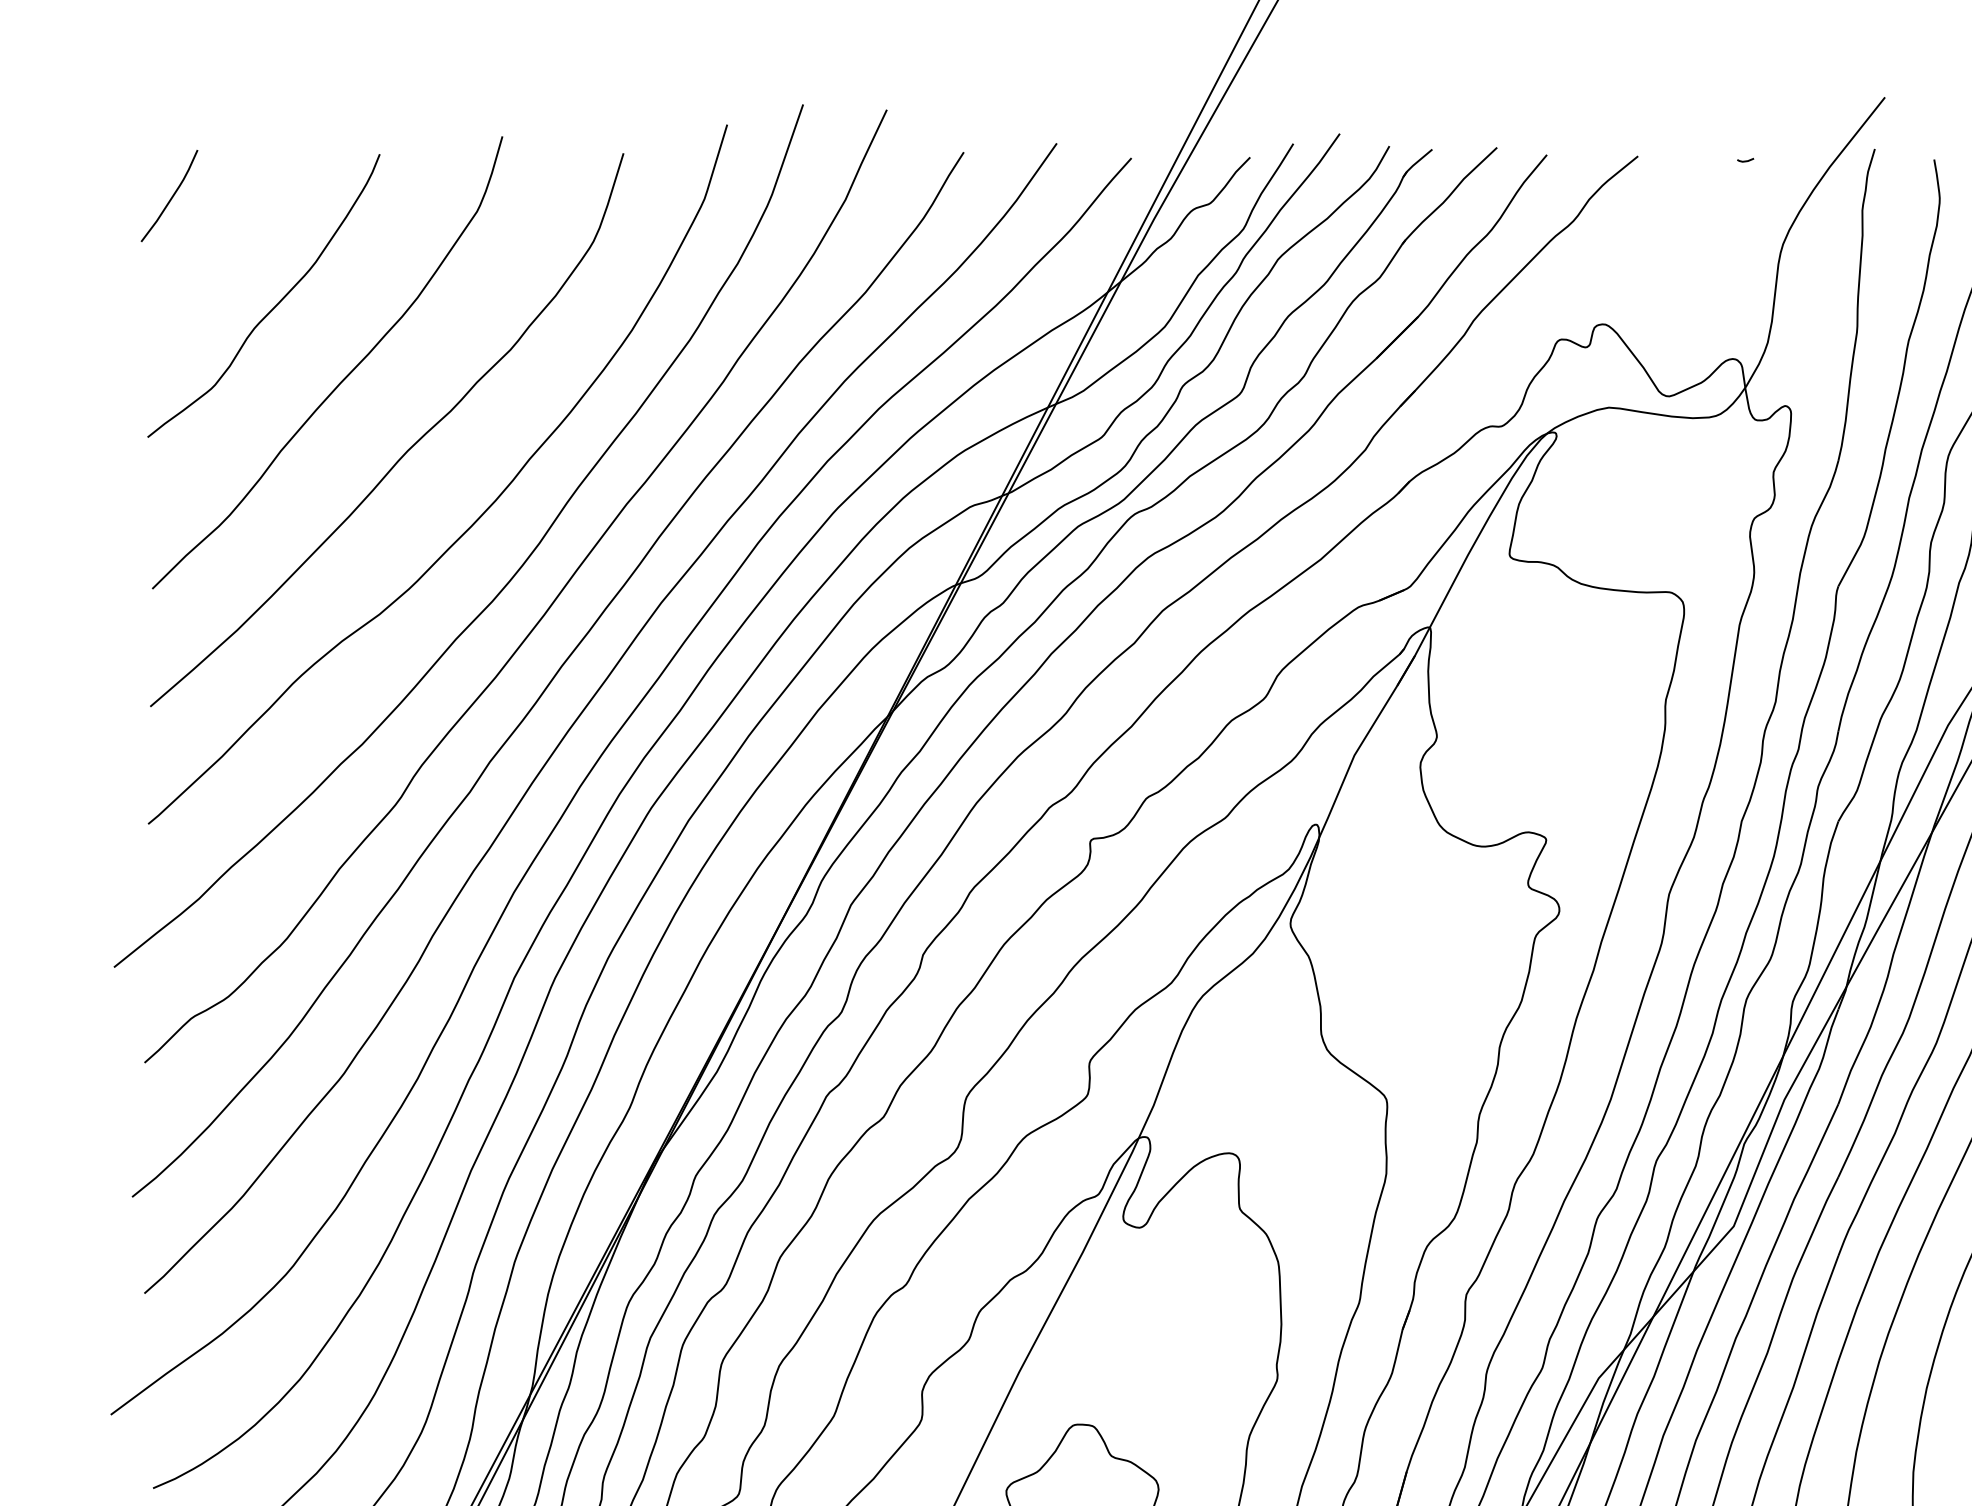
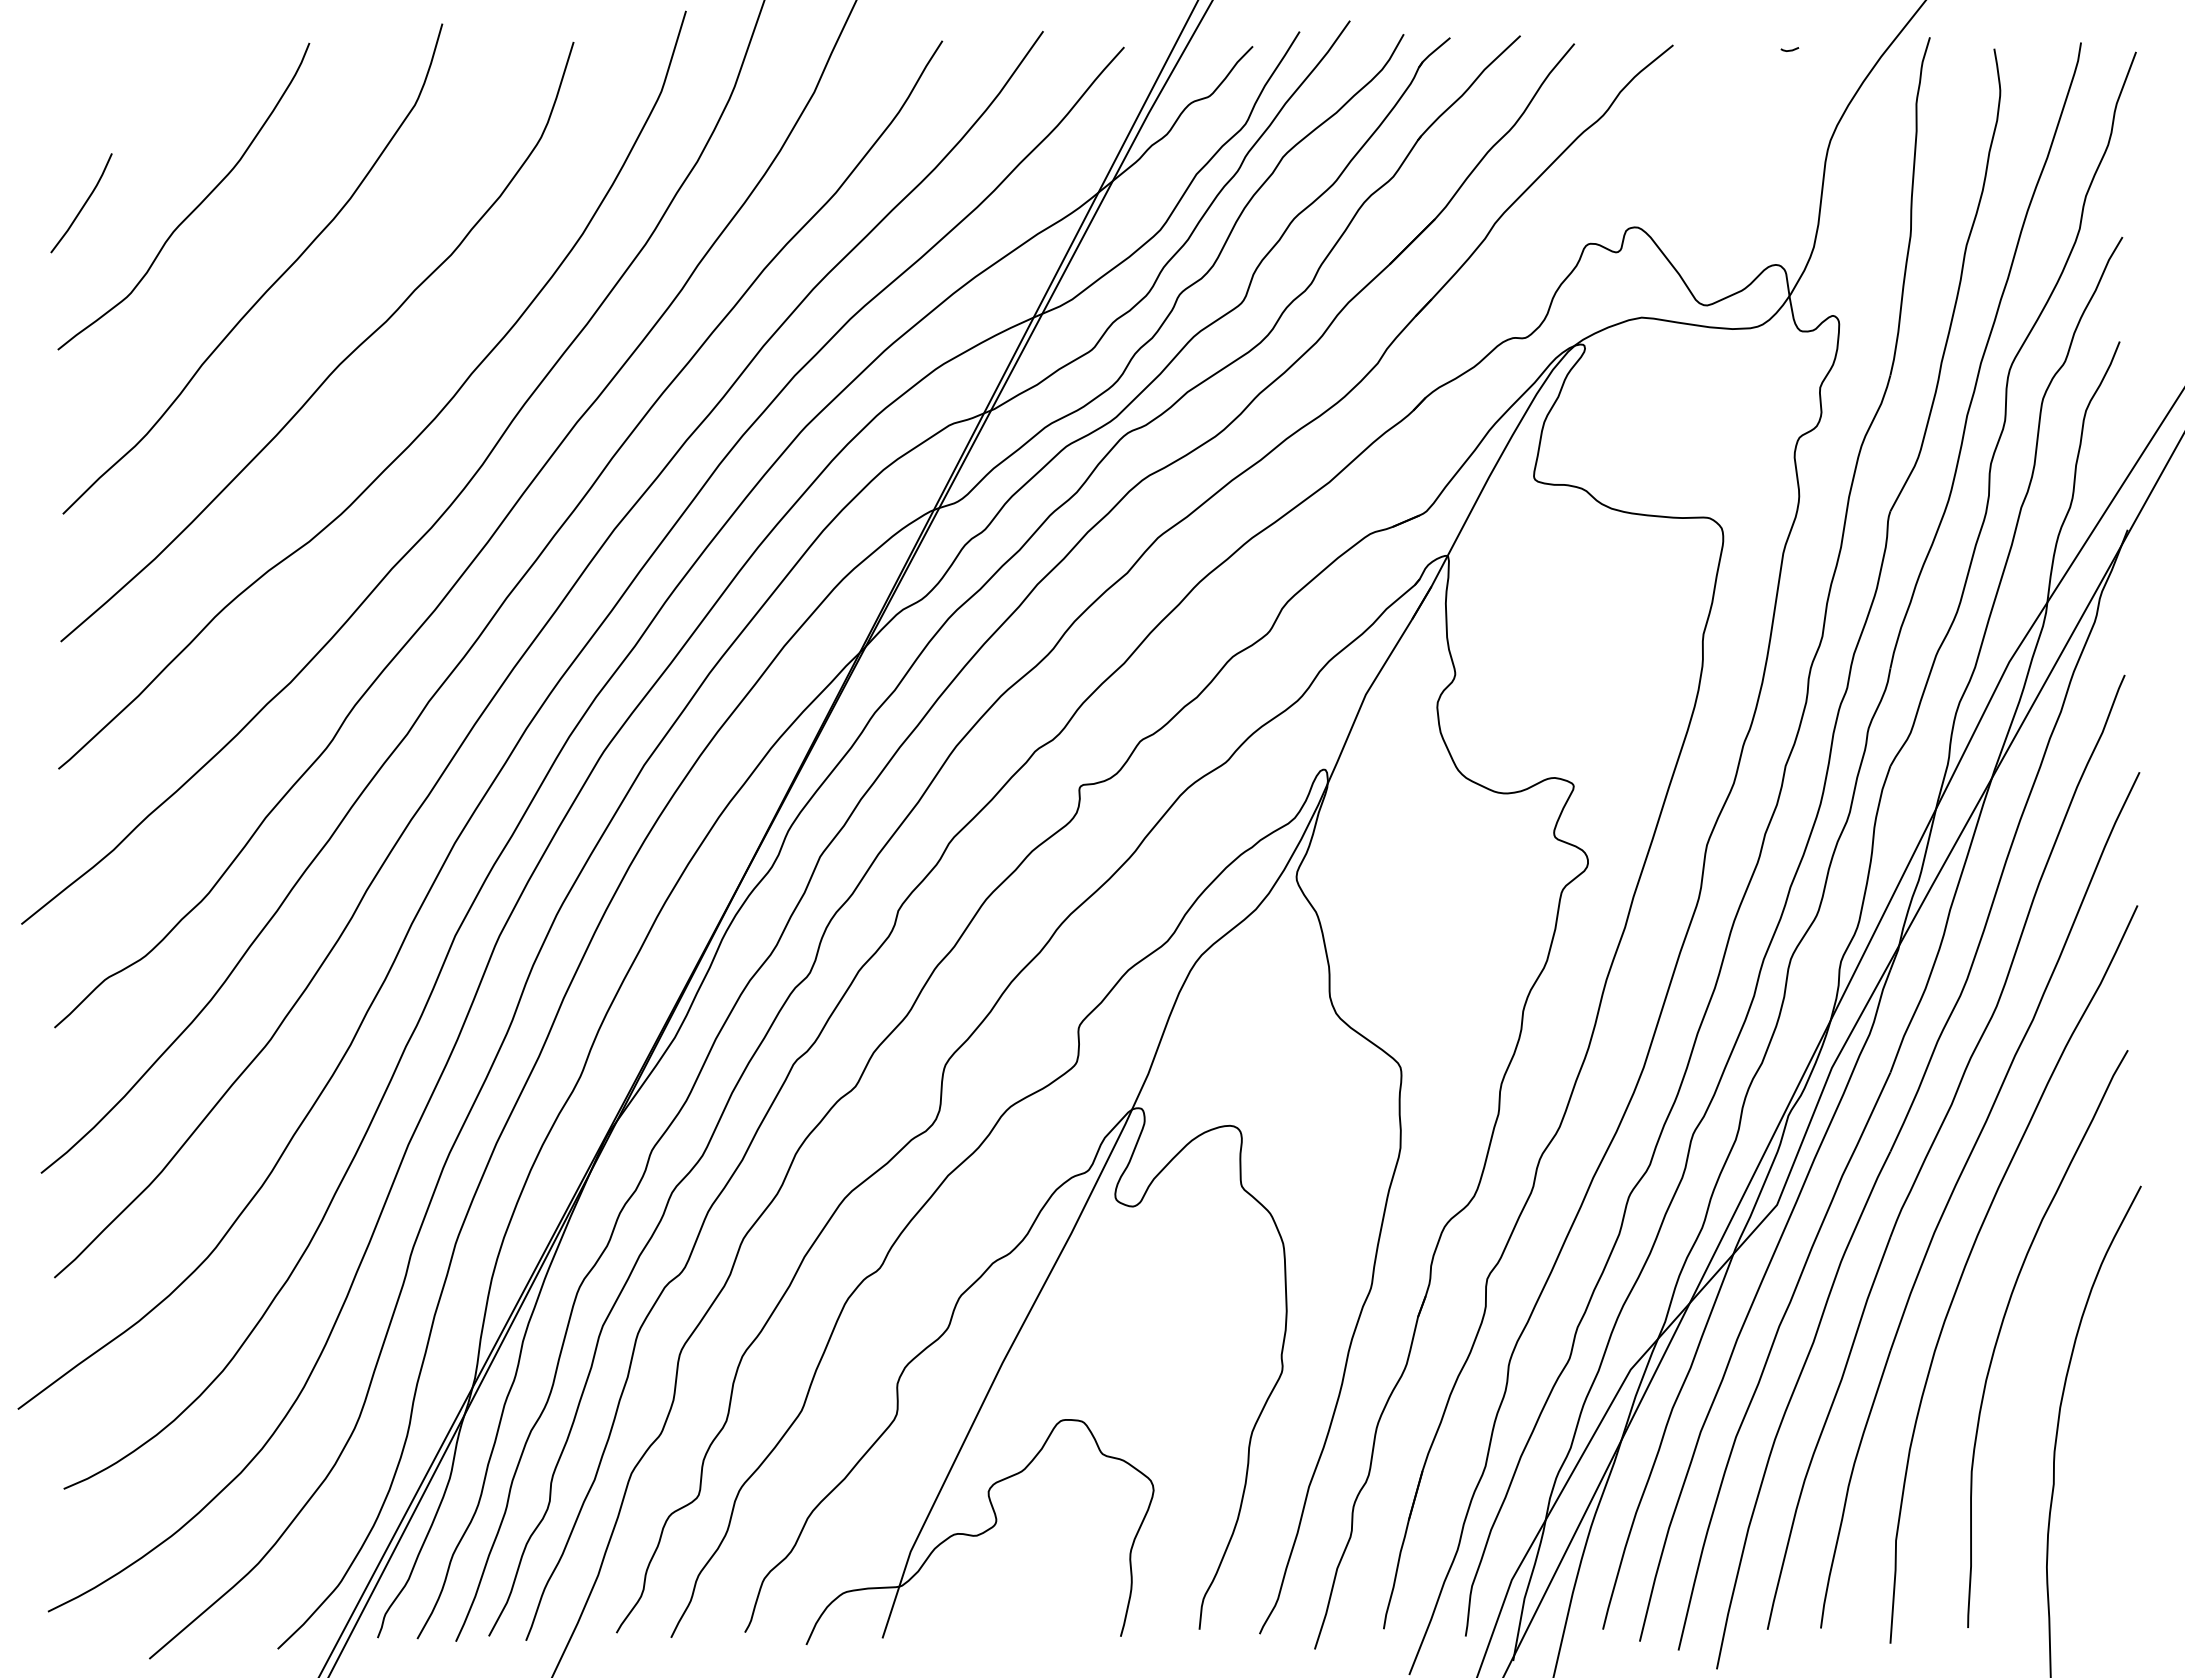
curve: (171, 197) -> (83, 204), moved

